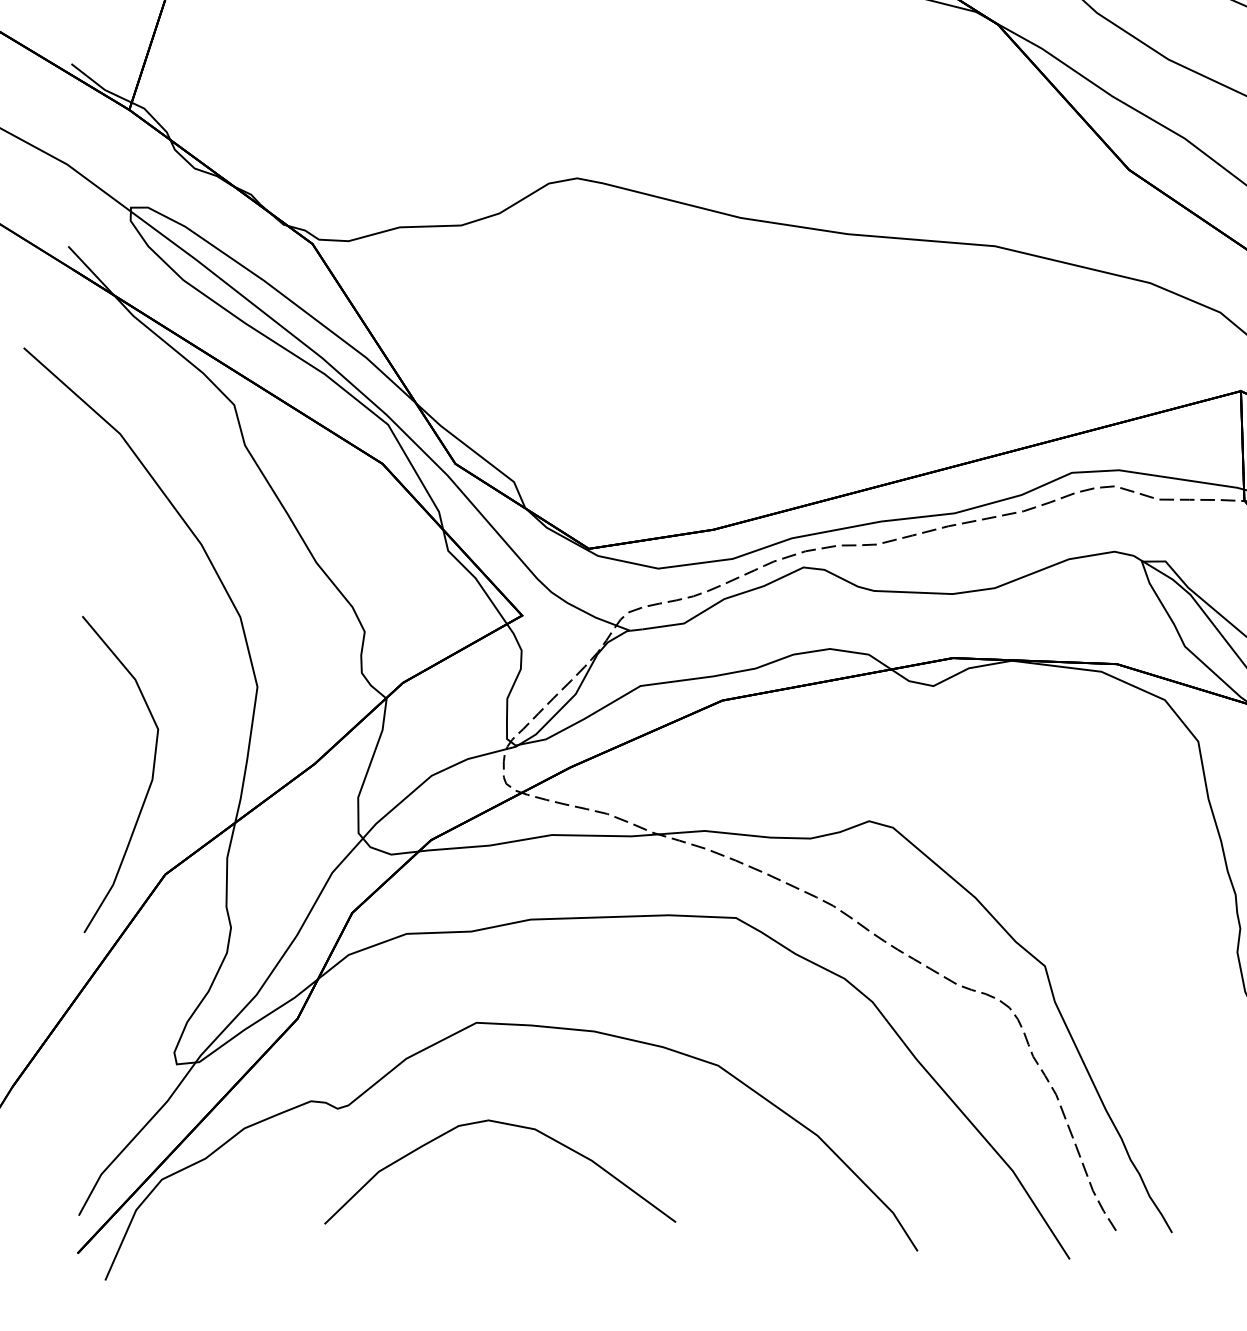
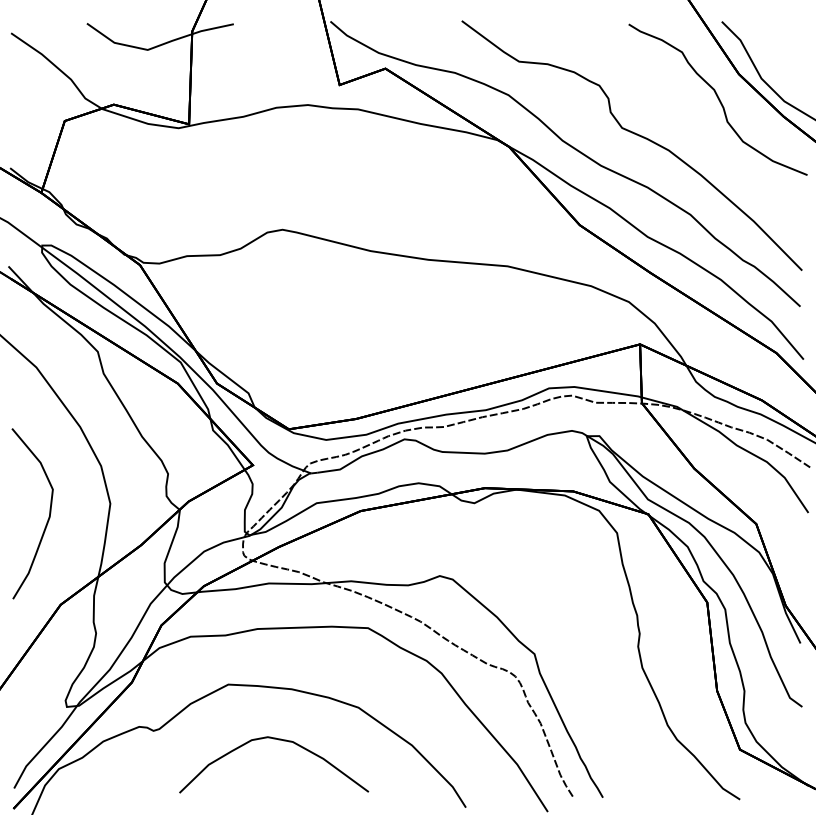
curve: (148, 784) -> (47, 519), moved
curve: (508, 1126) -> (278, 740), moved

